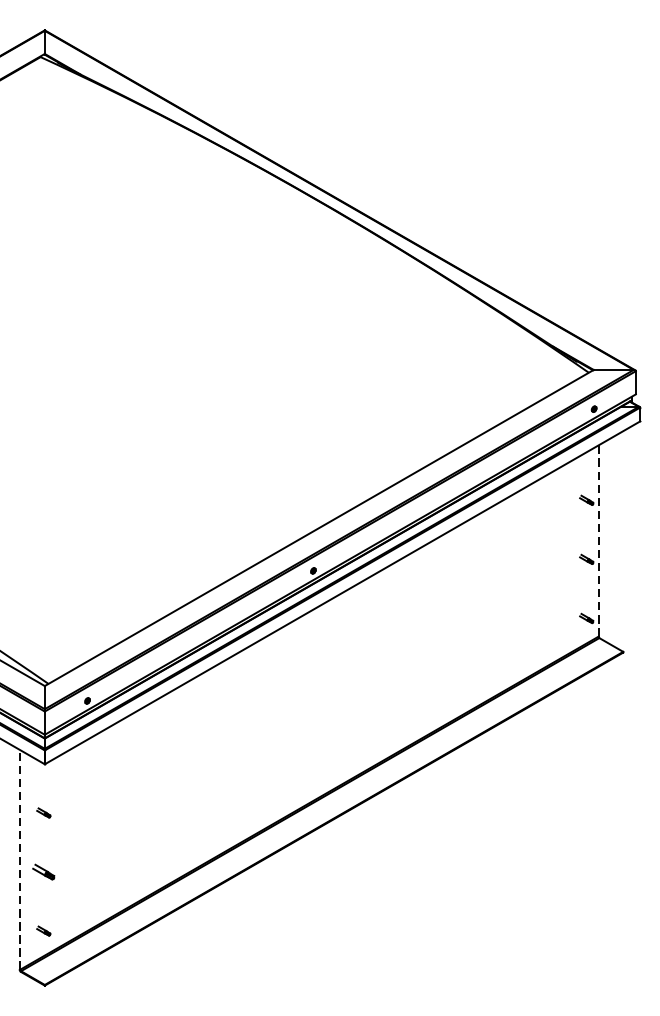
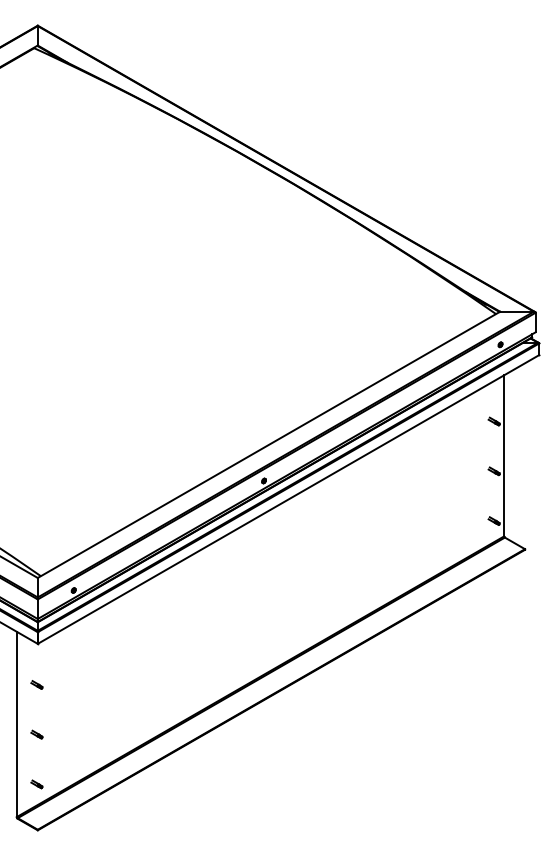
line: (598, 540) -> (504, 455), dashed -> solid
line: (20, 860) -> (17, 724), dashed -> solid
part: (43, 871) -> (36, 734), size x0.62

